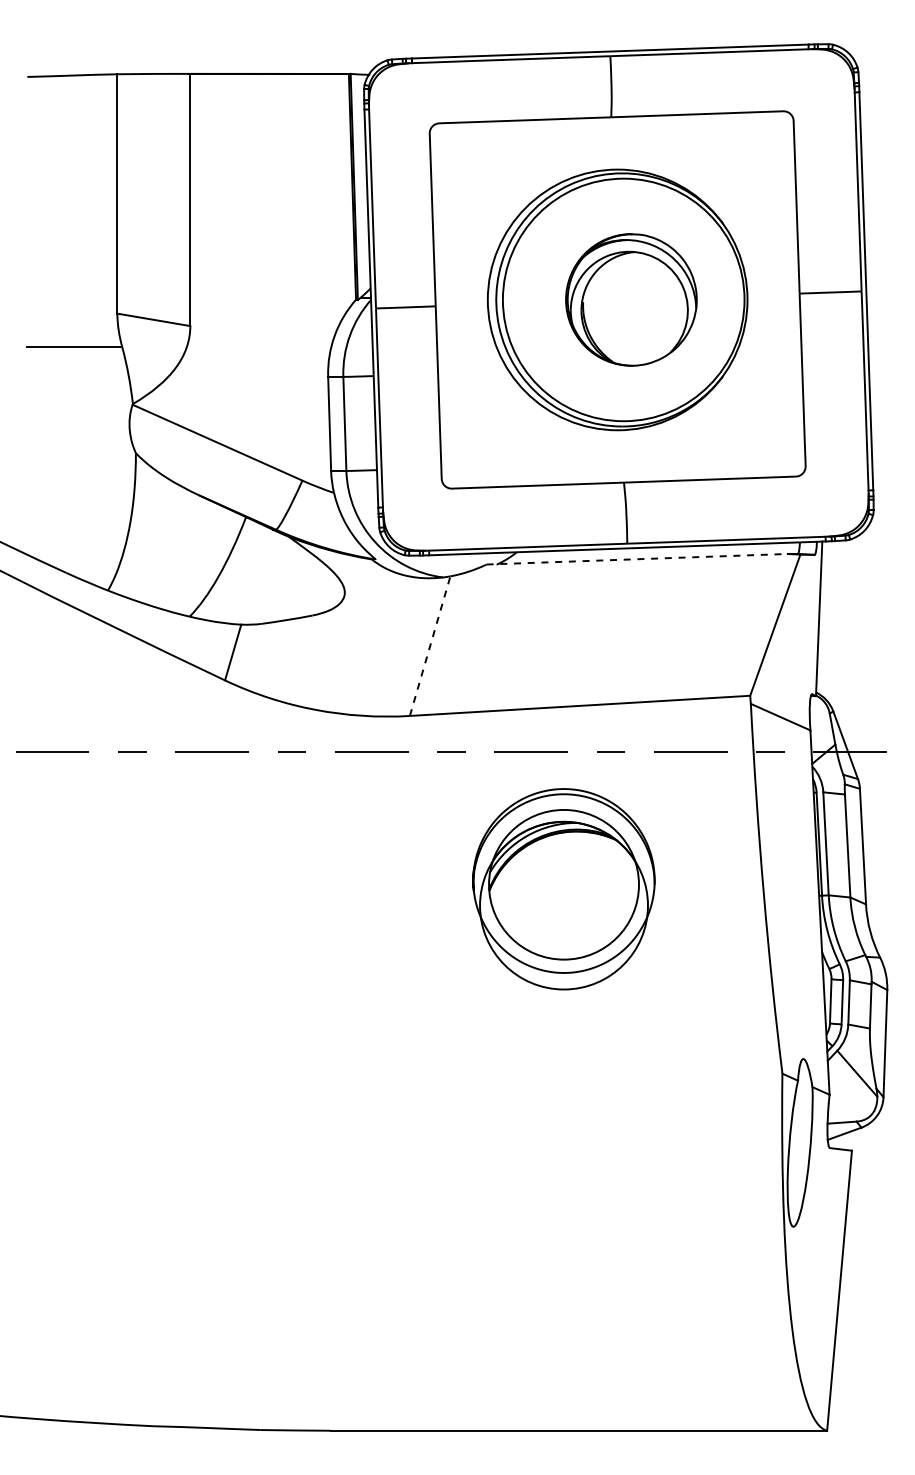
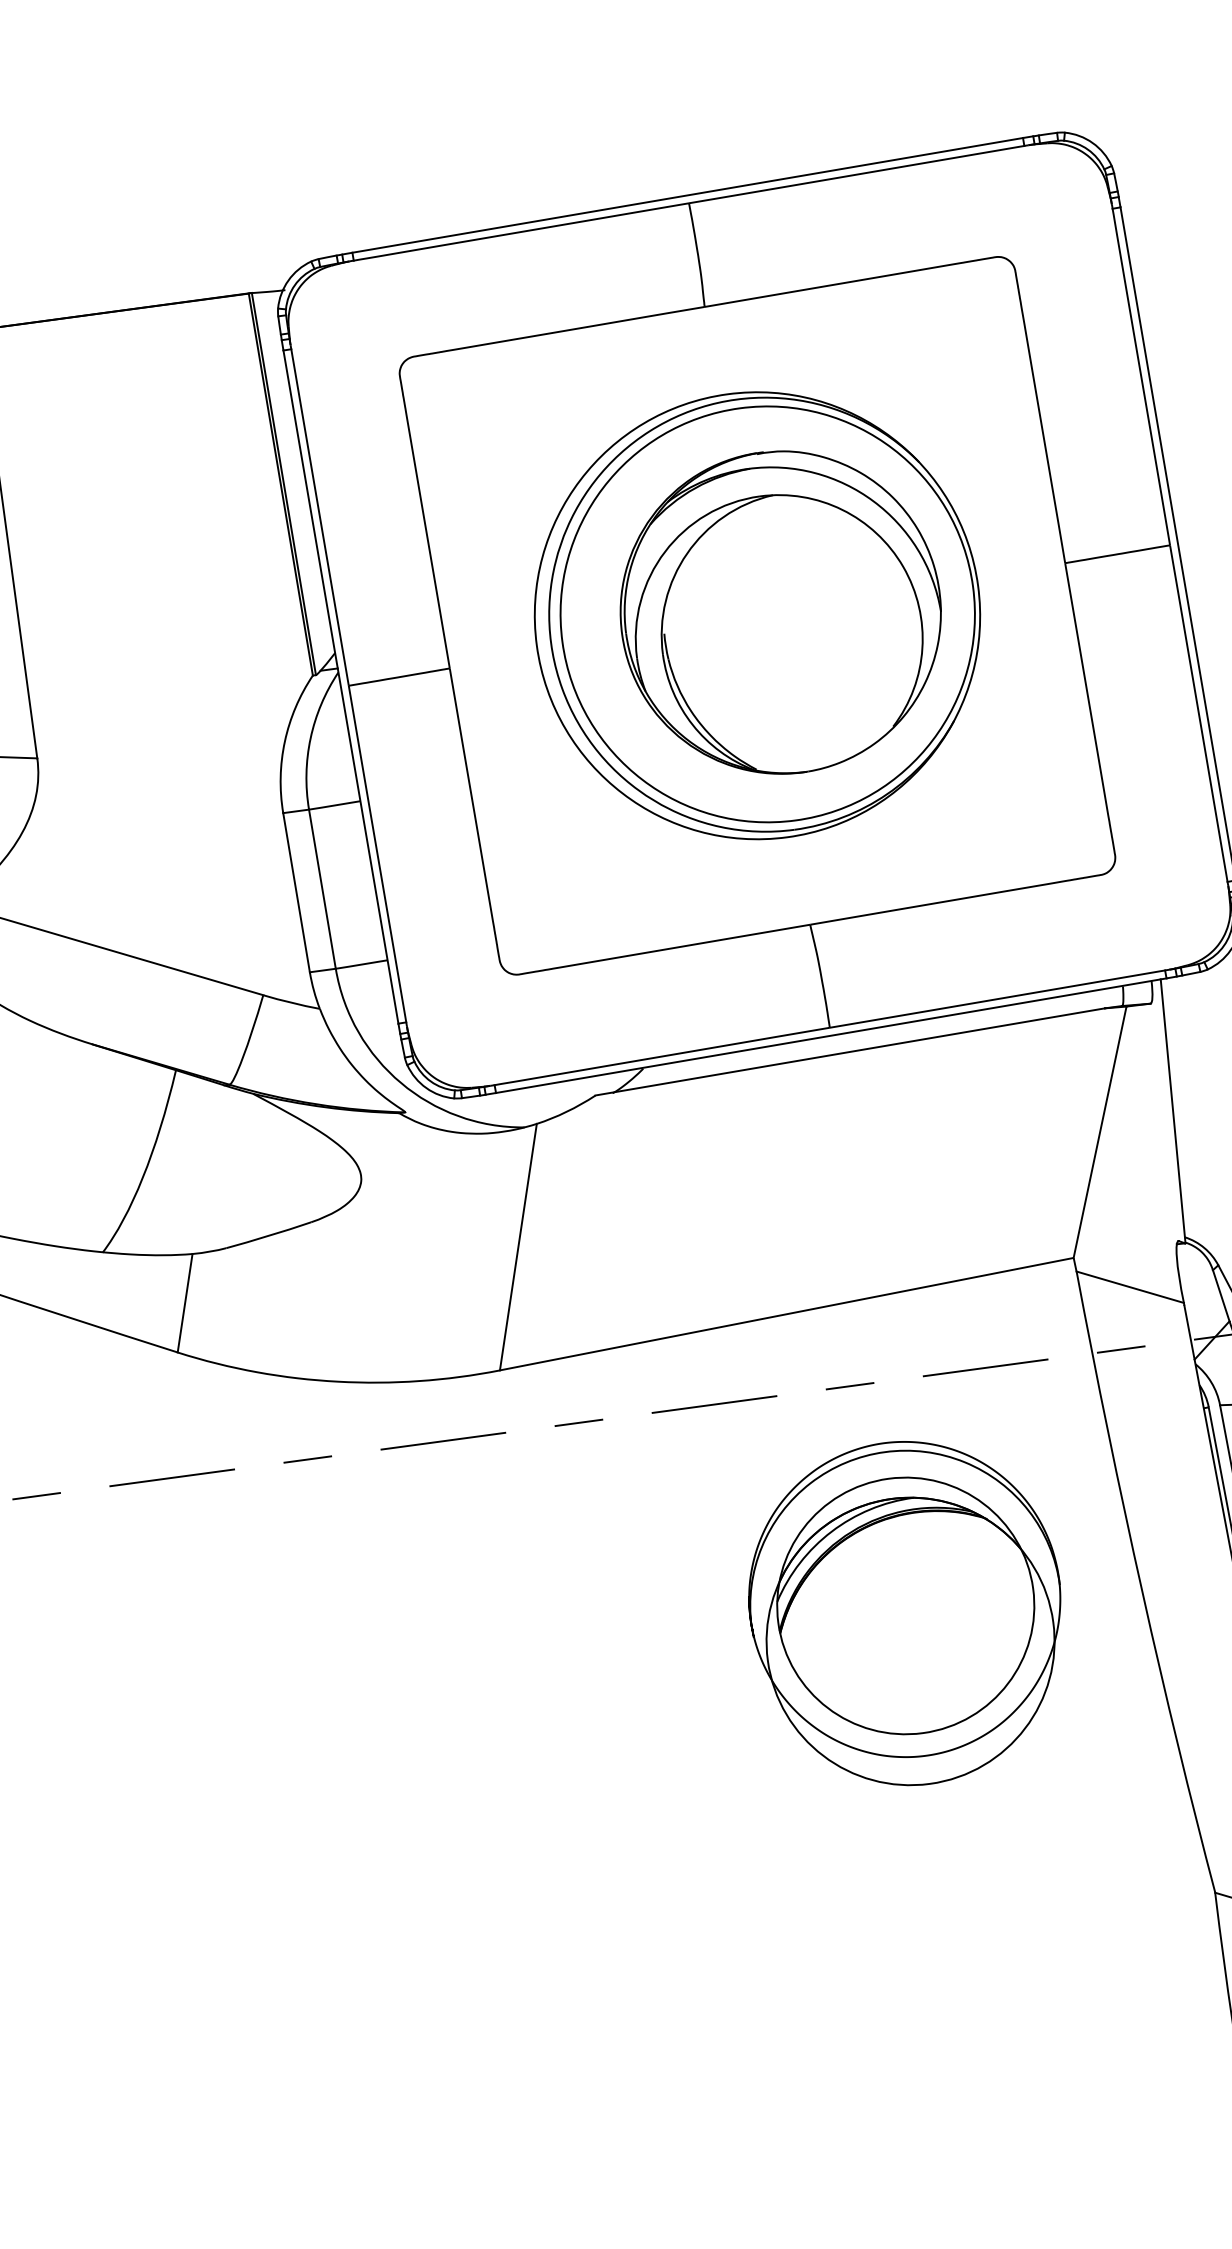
part: (631, 299) -> (780, 611), size x1.43
line: (637, 559) -> (850, 1052), dashed -> solid
line: (430, 646) -> (519, 1247), dashed -> solid
part: (563, 889) -> (905, 1614), moved

